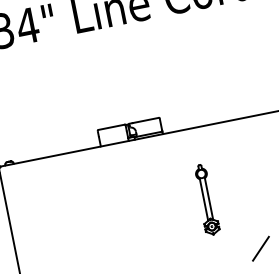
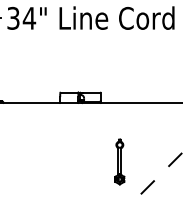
part: (205, 199) -> (119, 161), moved

